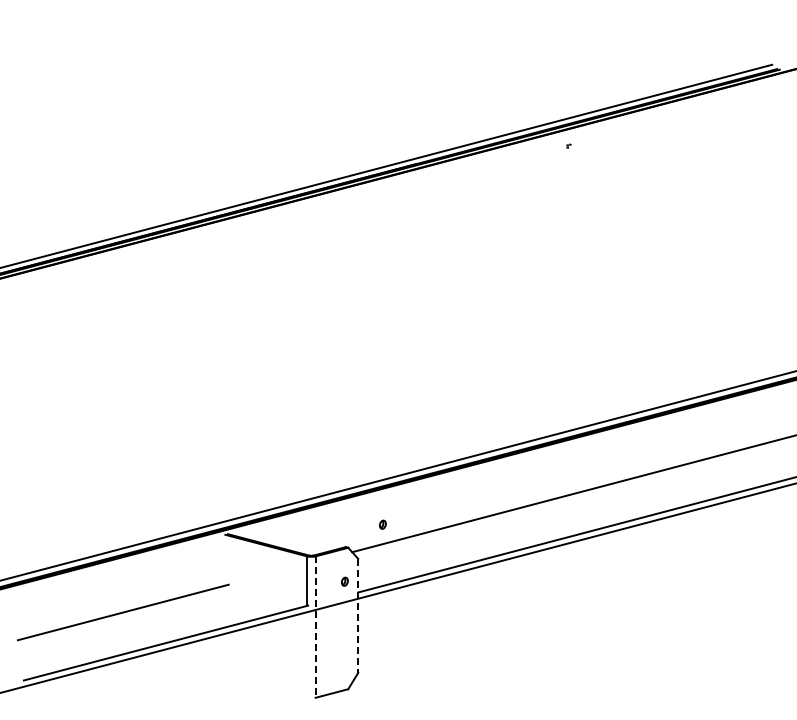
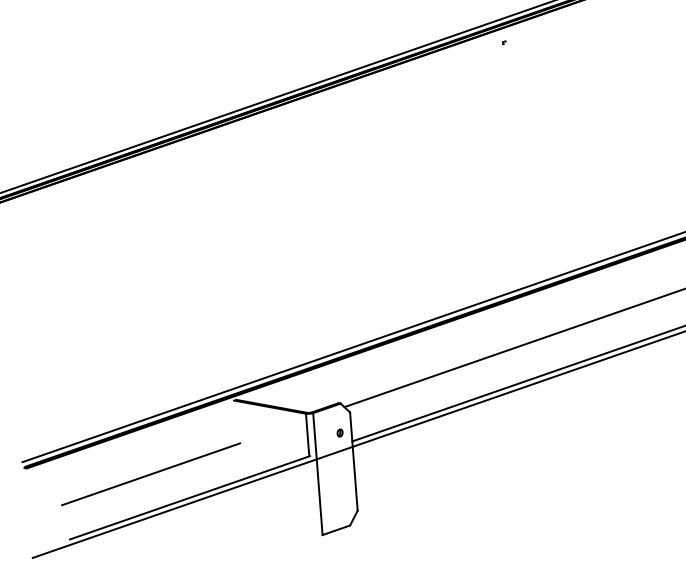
part: (382, 524) -> (368, 381), removed
line: (358, 616) -> (354, 462), dashed -> solid
line: (315, 627) -> (317, 474), dashed -> solid

